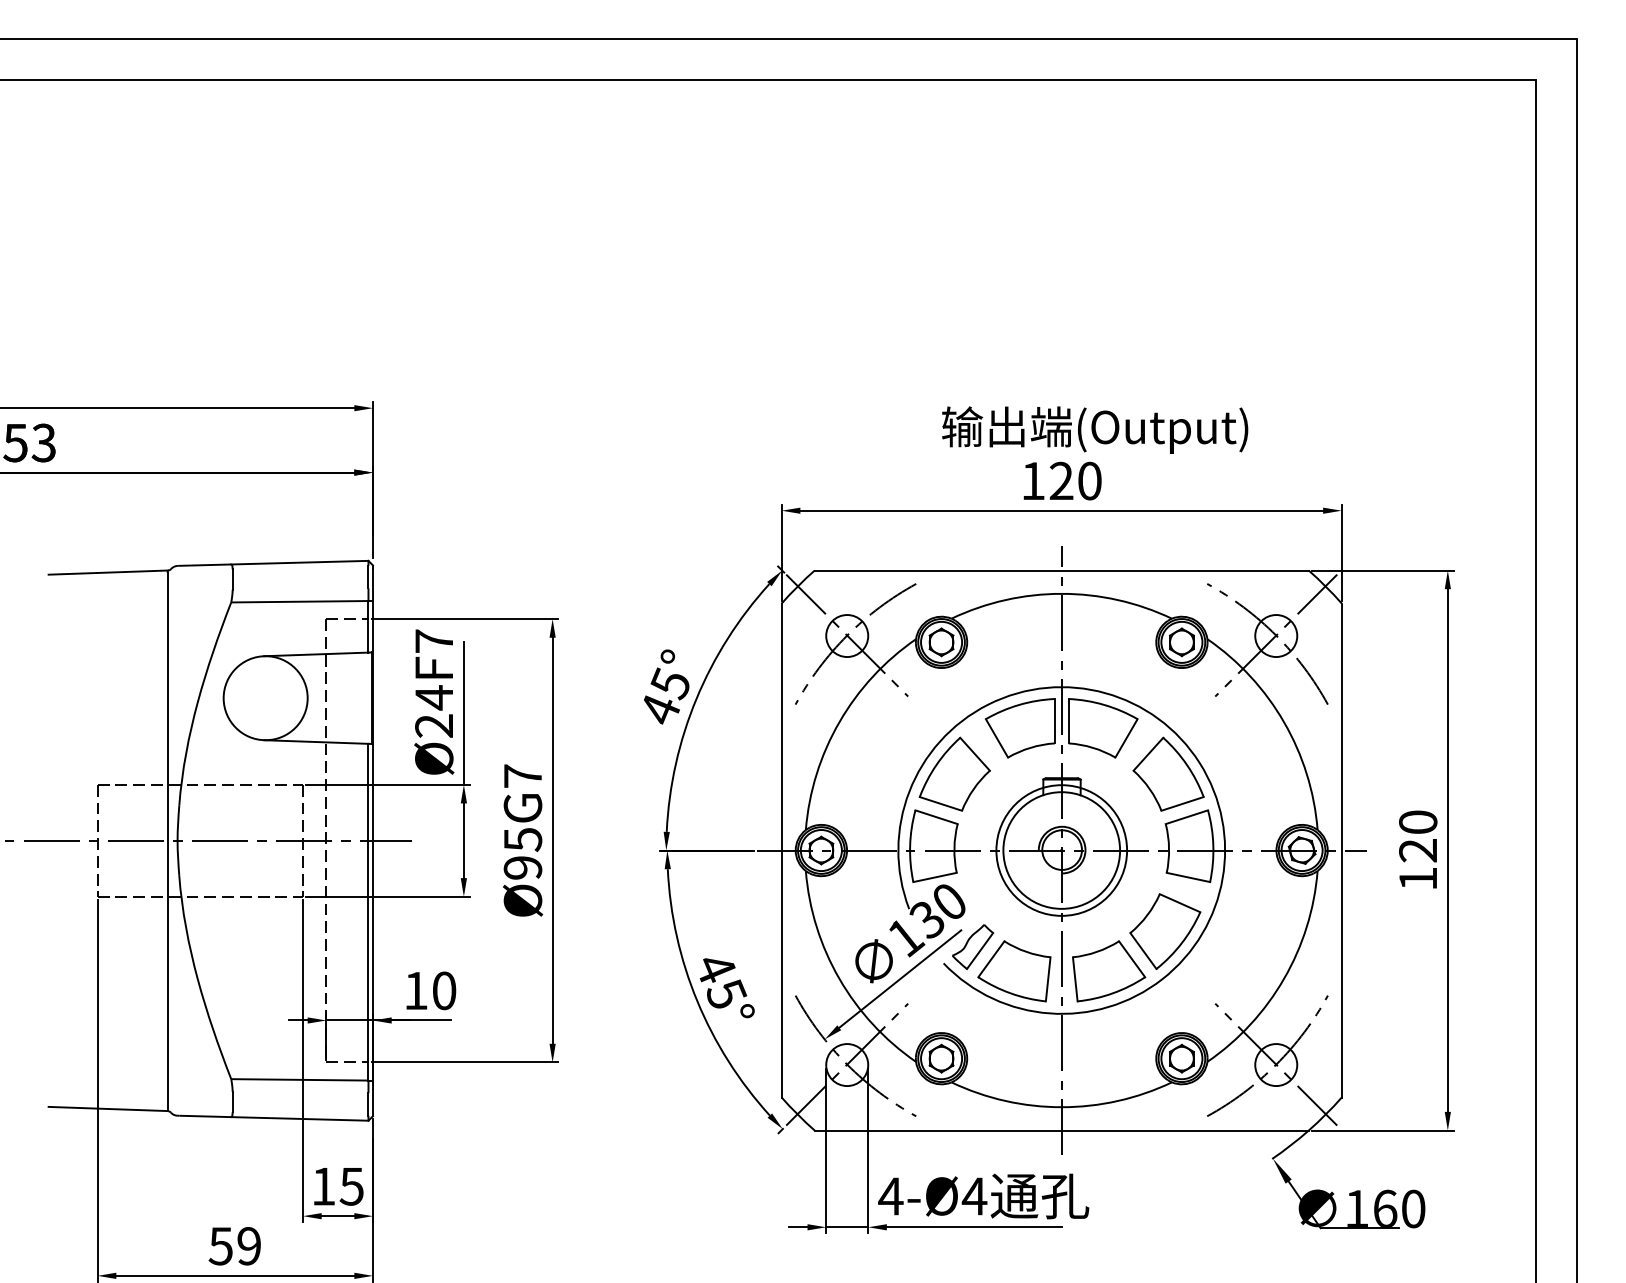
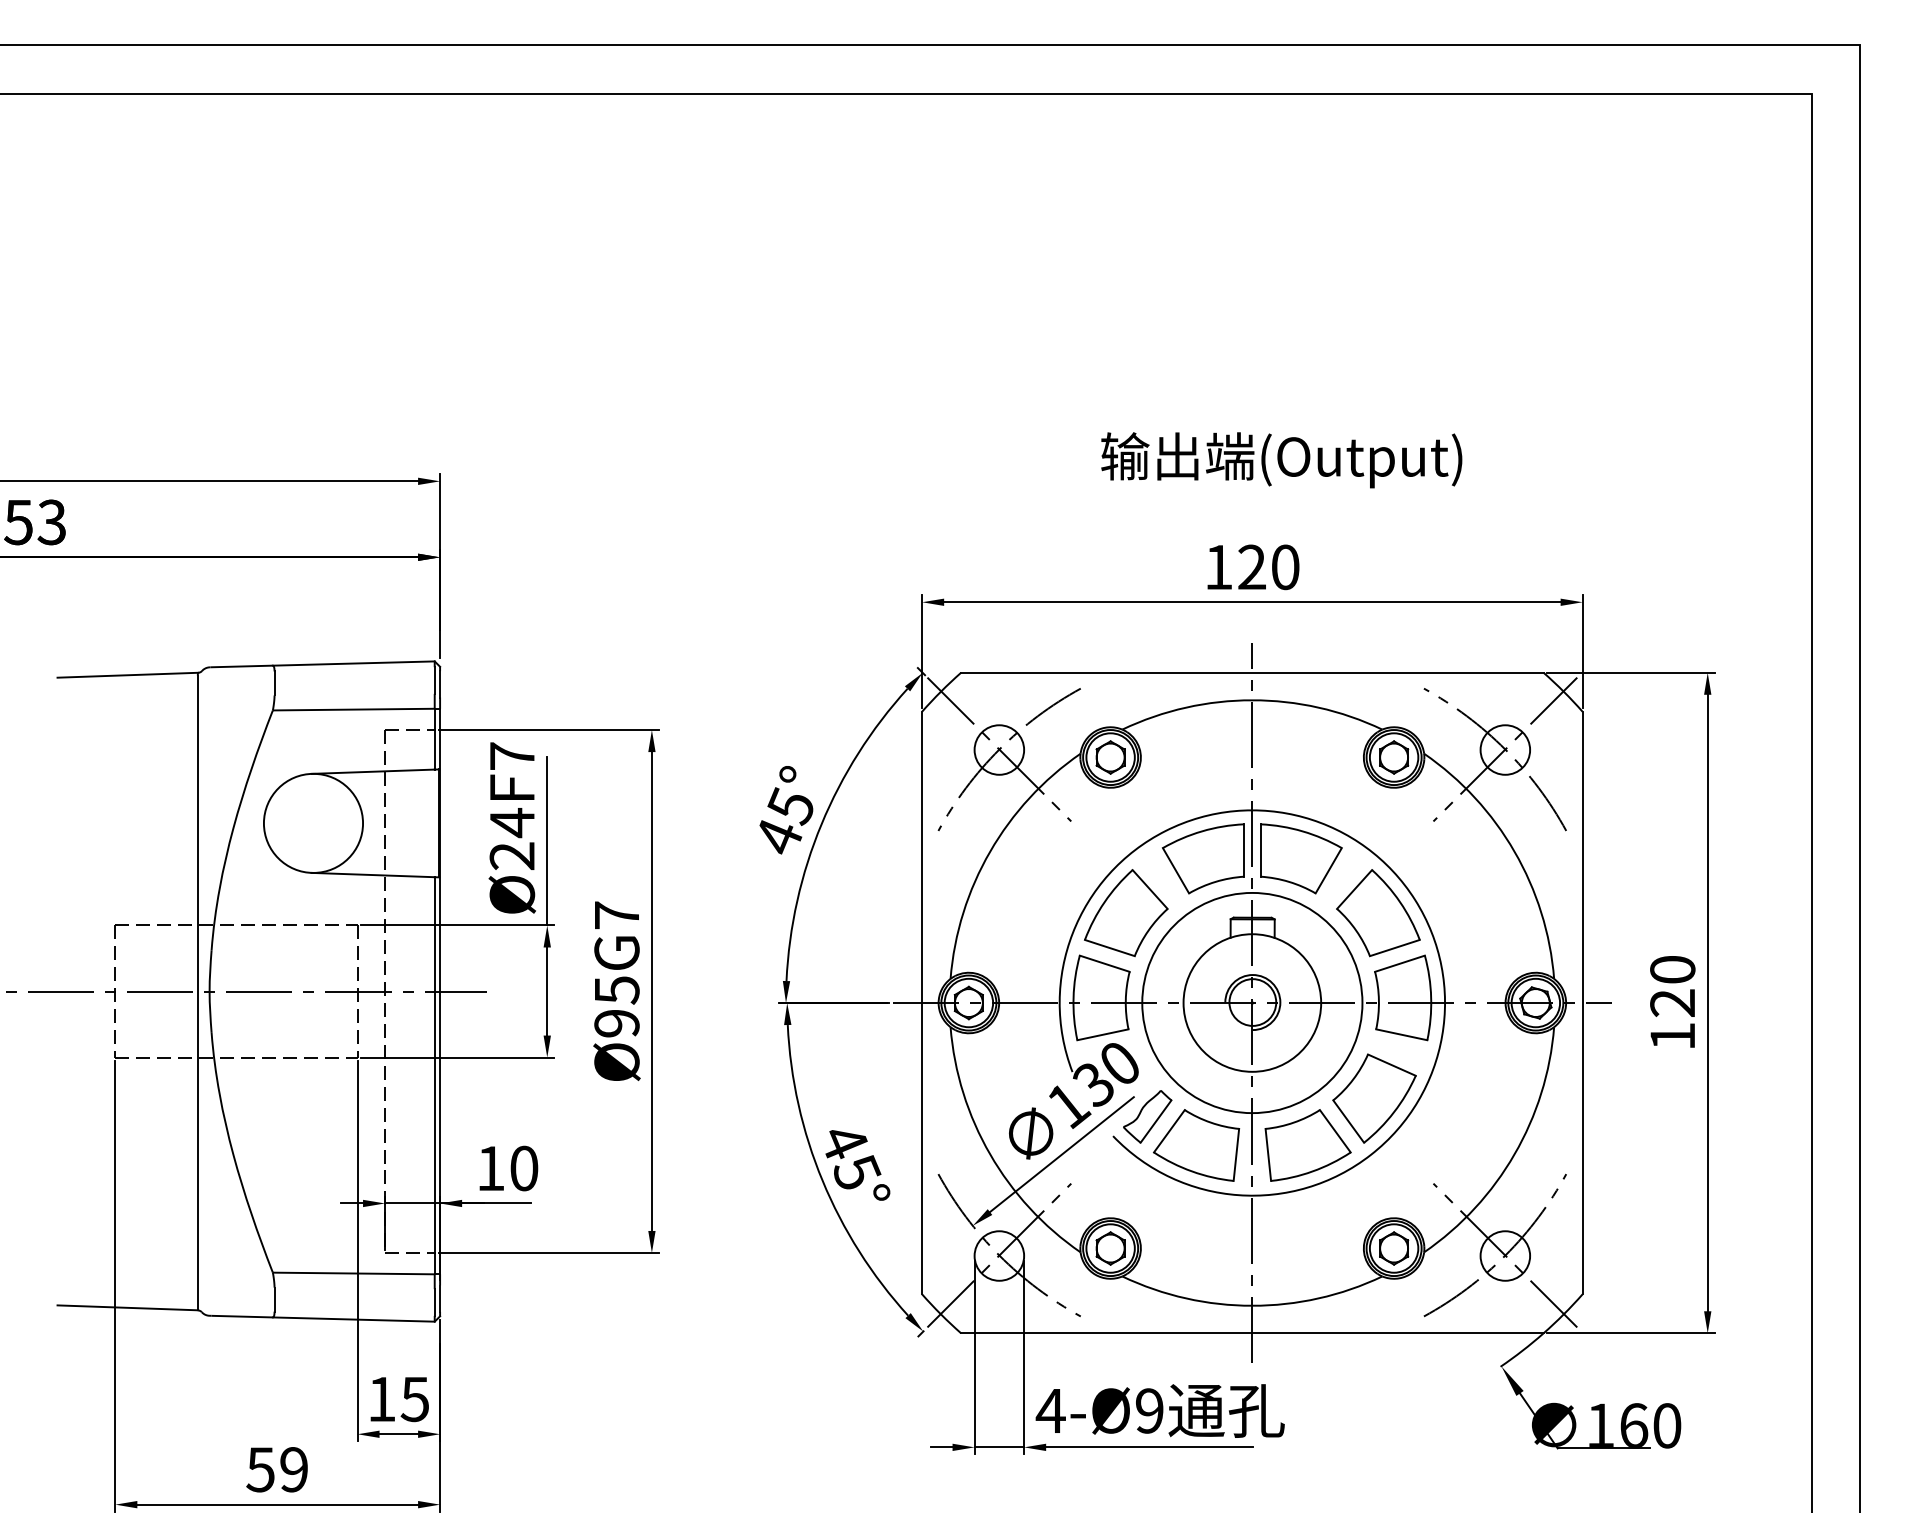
text: (1094, 430) -> (1281, 460), moved
circle: (1061, 850) -> (1252, 1002), size x1.43
text: (974, 1196) -> (1149, 1410), 4-Ø4 -> 4-Ø9

